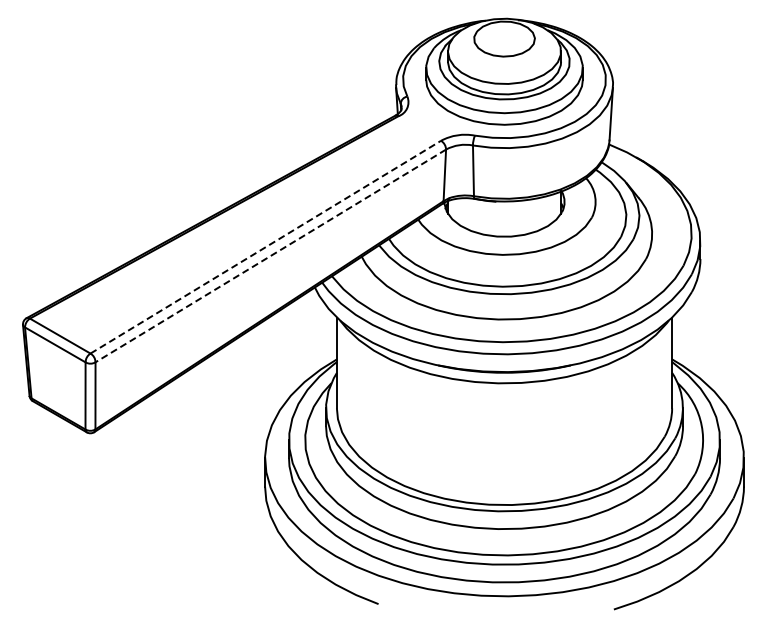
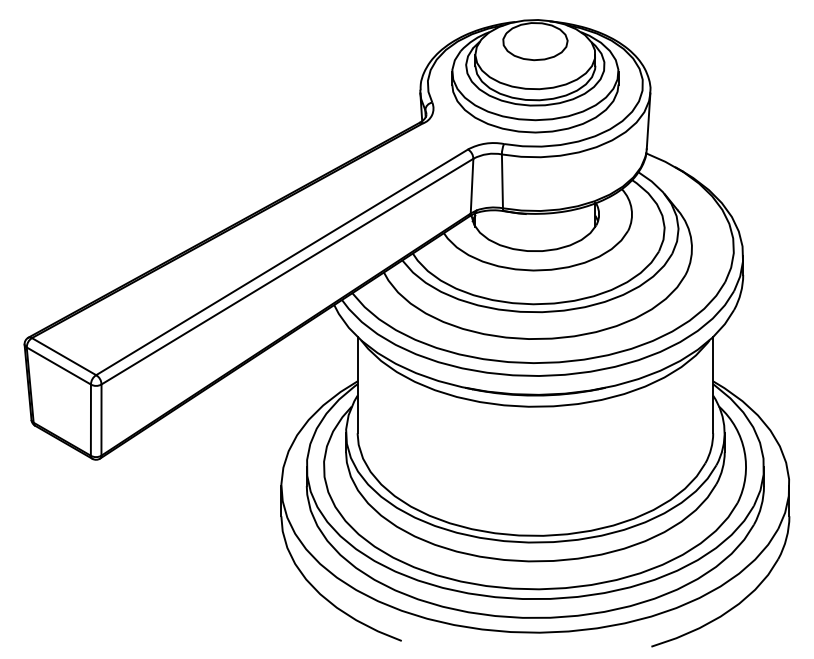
line: (266, 246) -> (282, 261), dashed -> solid
line: (270, 256) -> (287, 272), dashed -> solid

